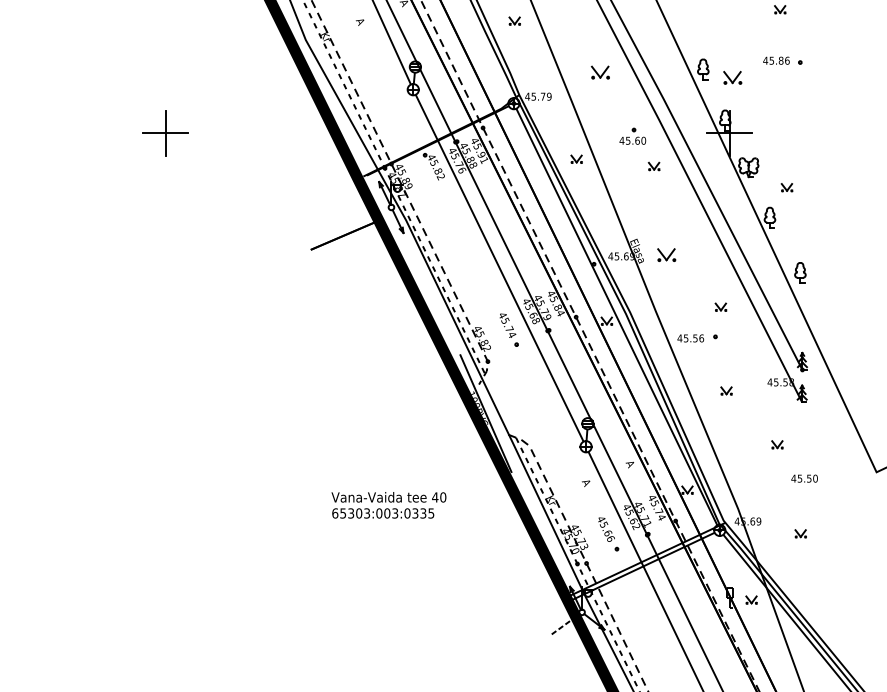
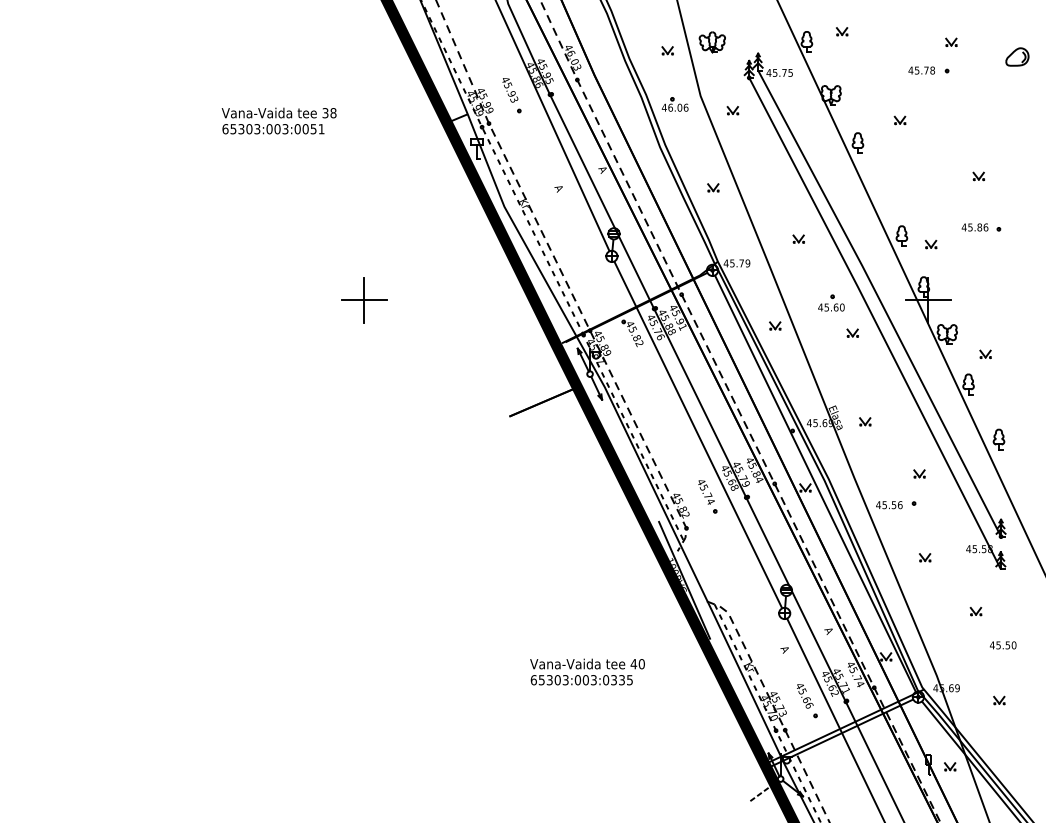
part: (599, 71) -> (798, 238), size x0.62
part: (731, 77) -> (930, 244), size x0.62
part: (666, 254) -> (865, 421), size x0.62

